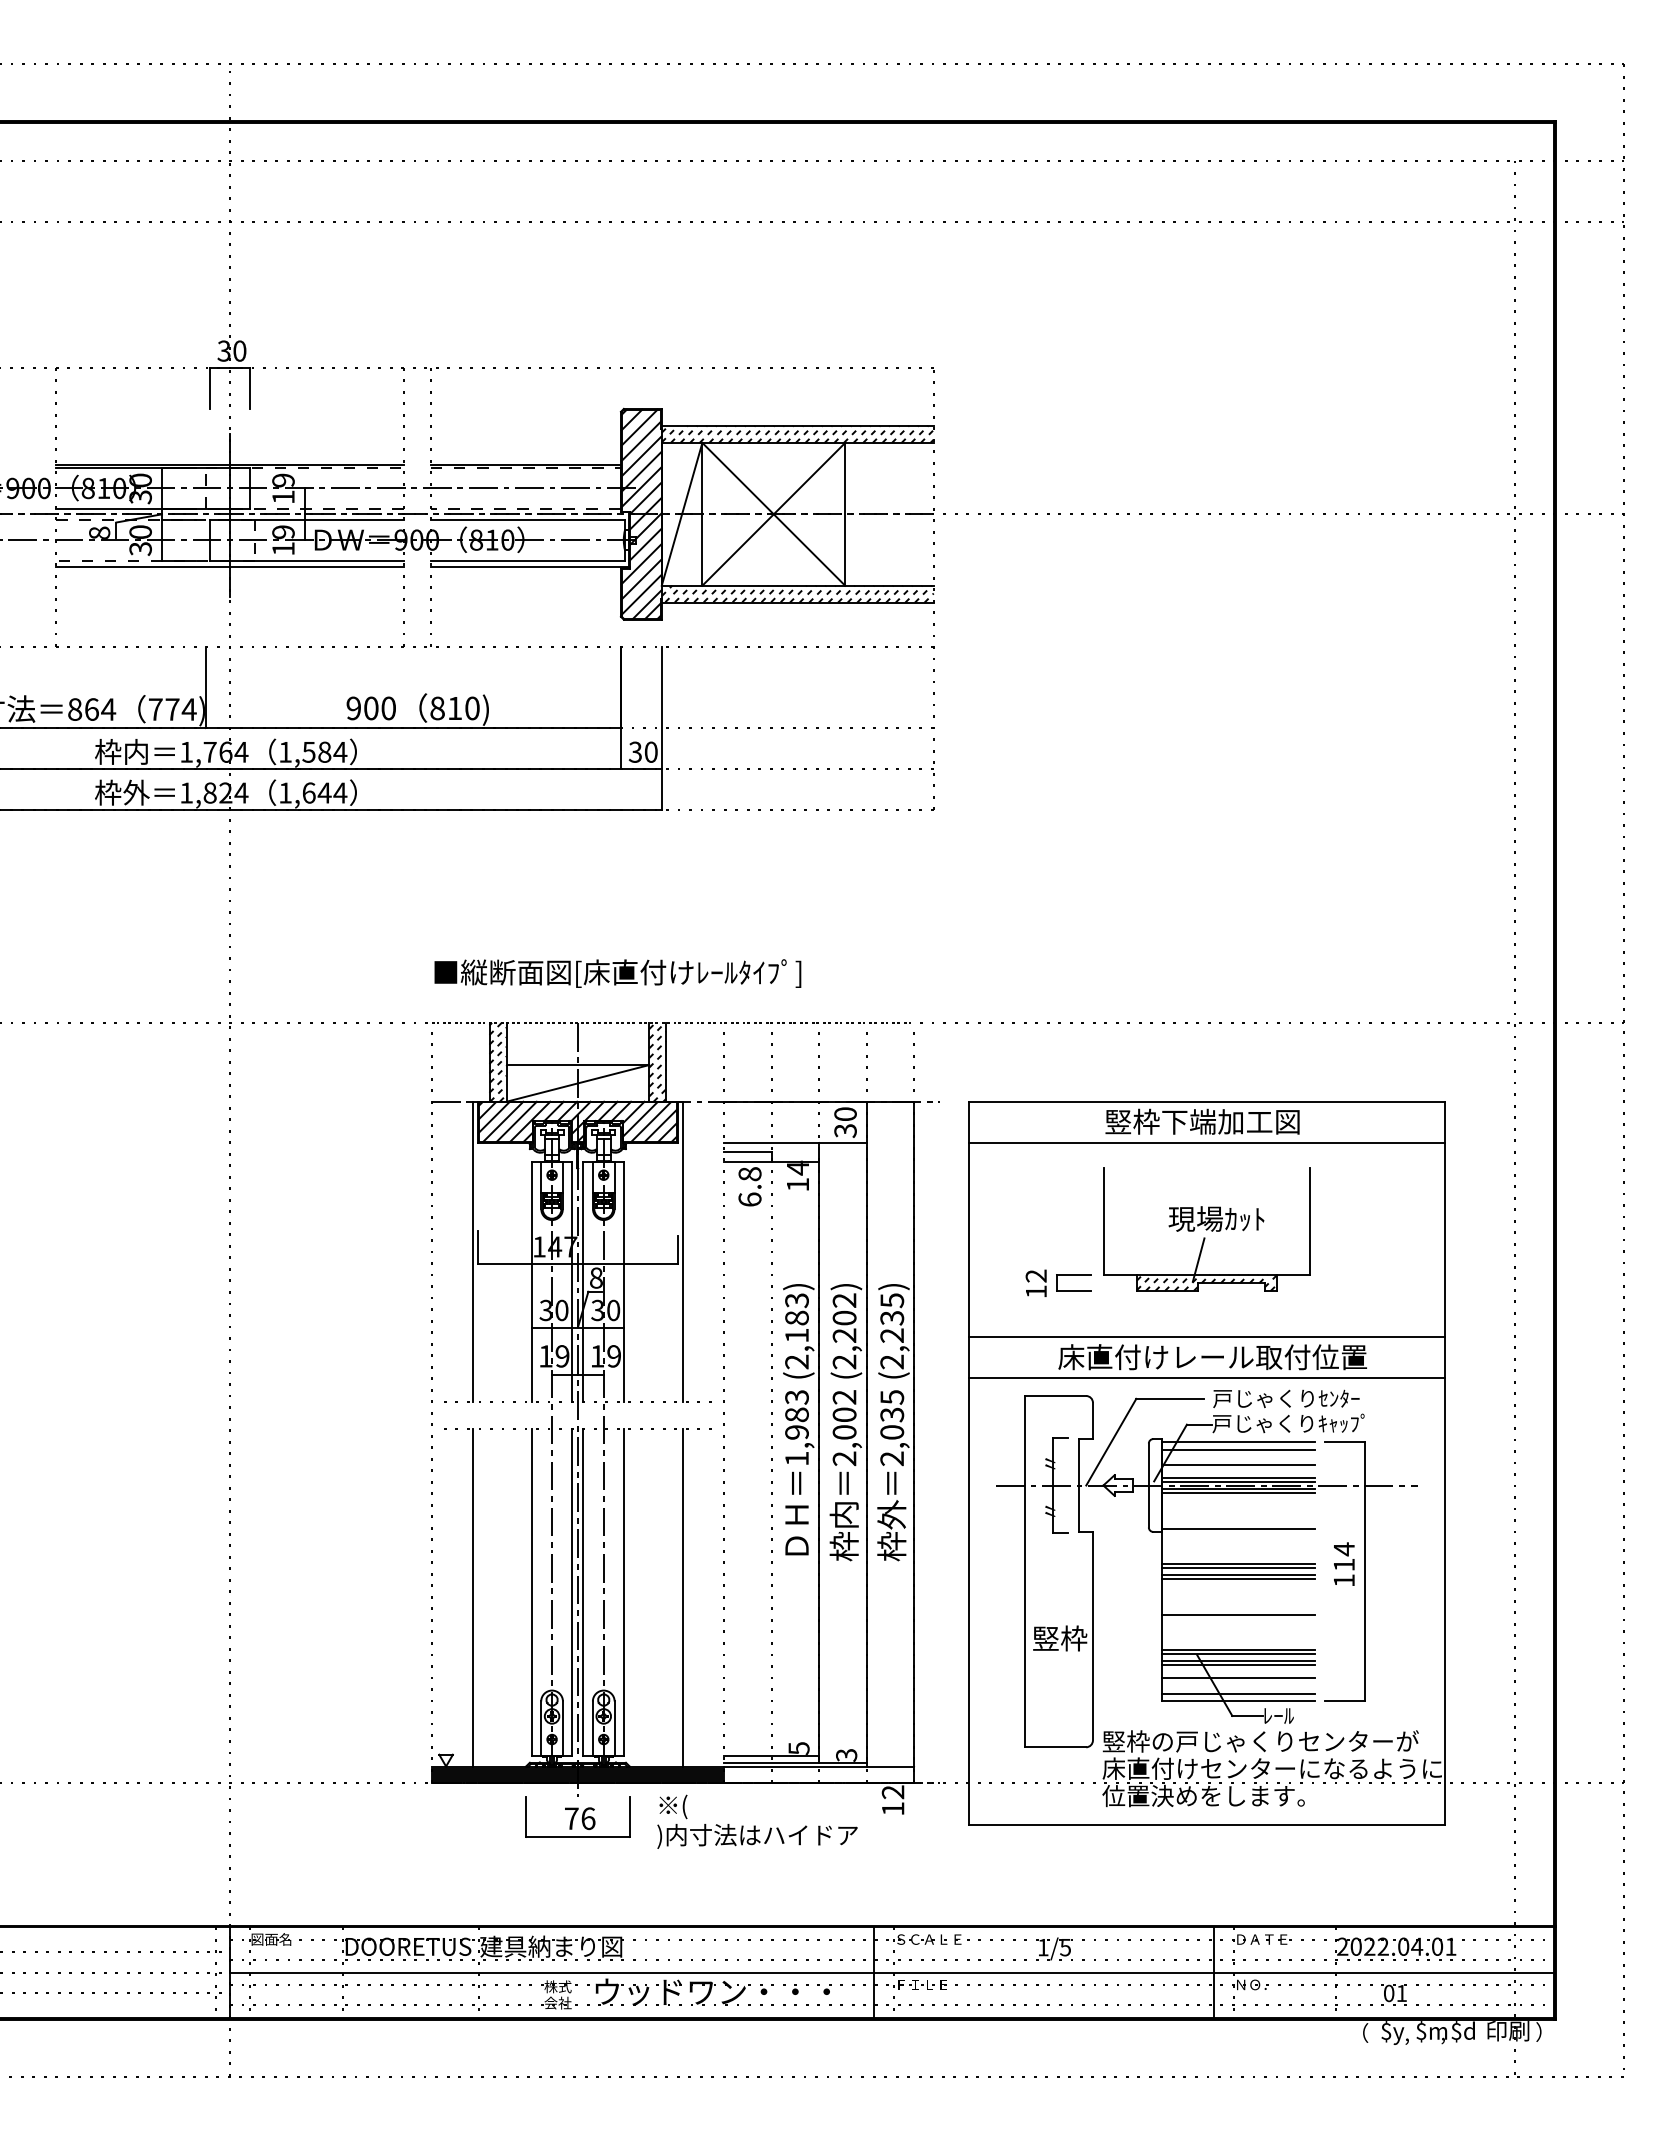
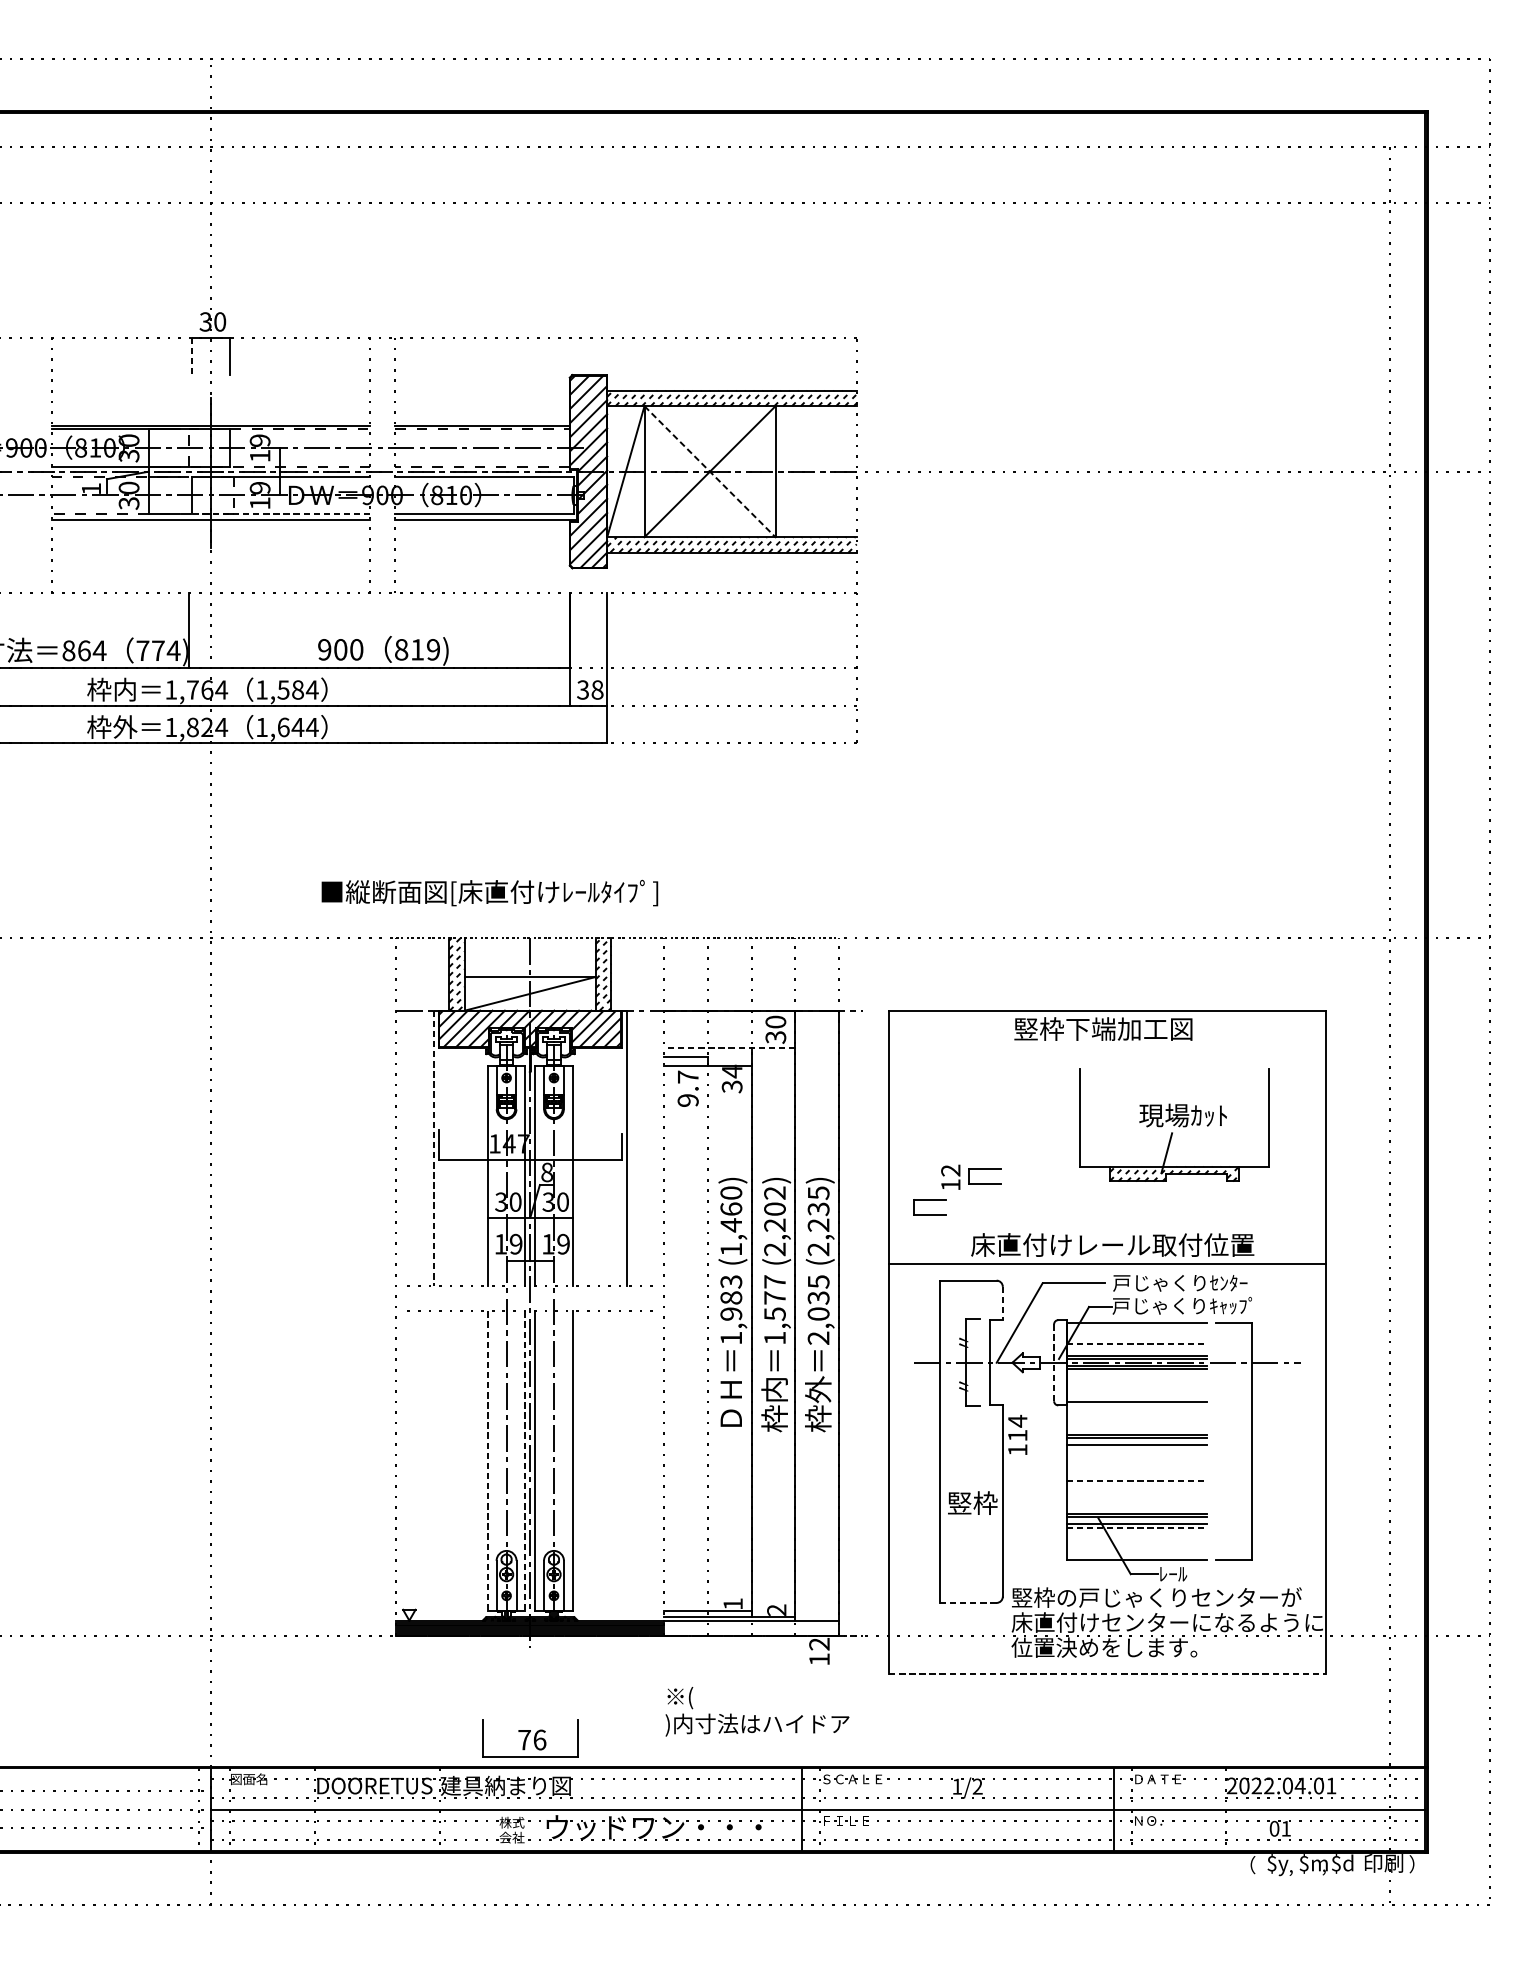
line: (209, 389) -> (192, 357), solid -> dashed
line: (773, 514) -> (709, 471), solid -> dashed
text: (99, 532) -> (91, 488), 8 -> 1
line: (306, 560) -> (281, 514), solid -> dashed
text: (472, 708) -> (433, 649), 810) -> 819)
text: (650, 752) -> (596, 690), 30 -> 38
text: (617, 973) -> (489, 893), moved
line: (794, 1142) -> (729, 1048), solid -> dashed
line: (1206, 1142) -> (1107, 1048), removed
text: (797, 1184) -> (731, 1086), 14 -> 34
text: (749, 1186) -> (687, 1088), 6.8 -> 9.7
part: (1206, 1229) -> (1173, 1125), moved
line: (472, 1252) -> (433, 1148), solid -> dashed
part: (1013, 1308) -> (929, 1200), added
text: (796, 1331) -> (730, 1221), (2,183) -> (1,460)
line: (1206, 1337) -> (1107, 1226), removed
line: (1092, 1421) -> (1002, 1304), solid -> dashed
text: (844, 1428) -> (774, 1310), 2,002 -> 1,577
line: (1238, 1449) -> (1136, 1329), removed
line: (1239, 1465) -> (1137, 1344), solid -> dashed
line: (1148, 1485) -> (1053, 1362), solid -> dashed
text: (1344, 1563) -> (1018, 1434), moved
line: (1238, 1578) -> (1136, 1448), removed
line: (531, 1593) -> (487, 1461), solid -> dashed
line: (572, 1593) -> (525, 1461), solid -> dashed
line: (472, 1597) -> (433, 1465), removed
line: (683, 1597) -> (627, 1465), removed
line: (1239, 1614) -> (1137, 1481), solid -> dashed
line: (1239, 1665) -> (1137, 1527), solid -> dashed
line: (1238, 1678) -> (1136, 1539), removed
line: (1238, 1693) -> (1136, 1553), removed
line: (1055, 1747) -> (968, 1603), solid -> dashed
text: (798, 1748) -> (732, 1604), 5 -> 1
text: (846, 1754) -> (776, 1609), 3 -> 2
part: (577, 1816) -> (529, 1738), moved
text: (757, 1821) -> (757, 1711), moved
line: (1206, 1824) -> (1107, 1673), solid -> dashed
text: (1065, 1947) -> (977, 1786), 1/5 -> 1/2

